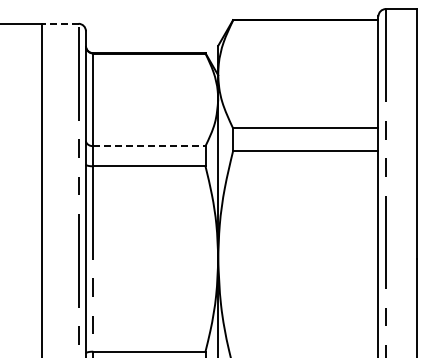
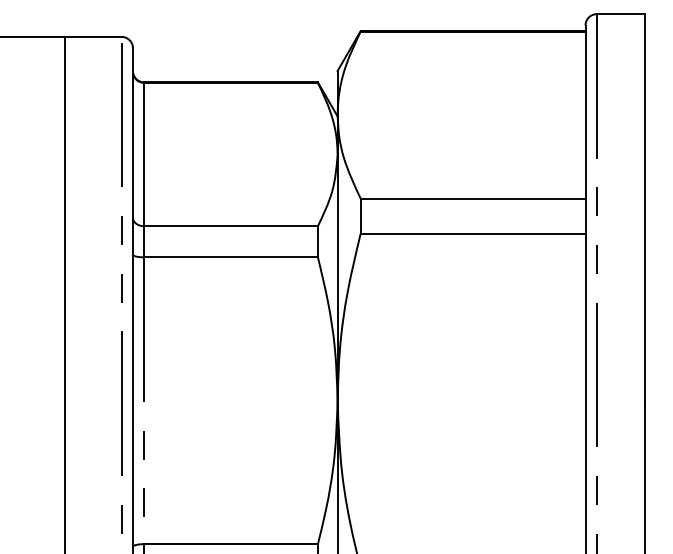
line: (59, 23) -> (92, 36), dashed -> solid
line: (149, 146) -> (231, 226), dashed -> solid

